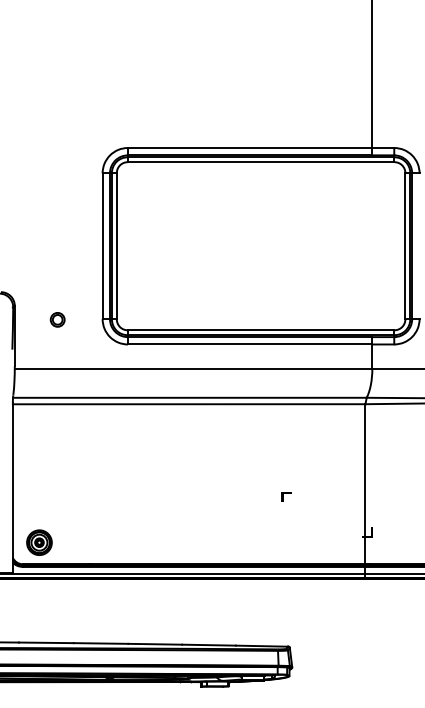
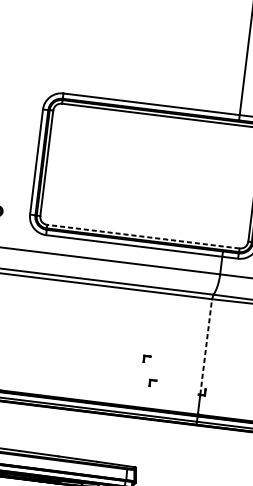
line: (260, 330) -> (142, 236), solid -> dashed
line: (365, 469) -> (206, 346), solid -> dashed
part: (298, 528) -> (152, 382), added

